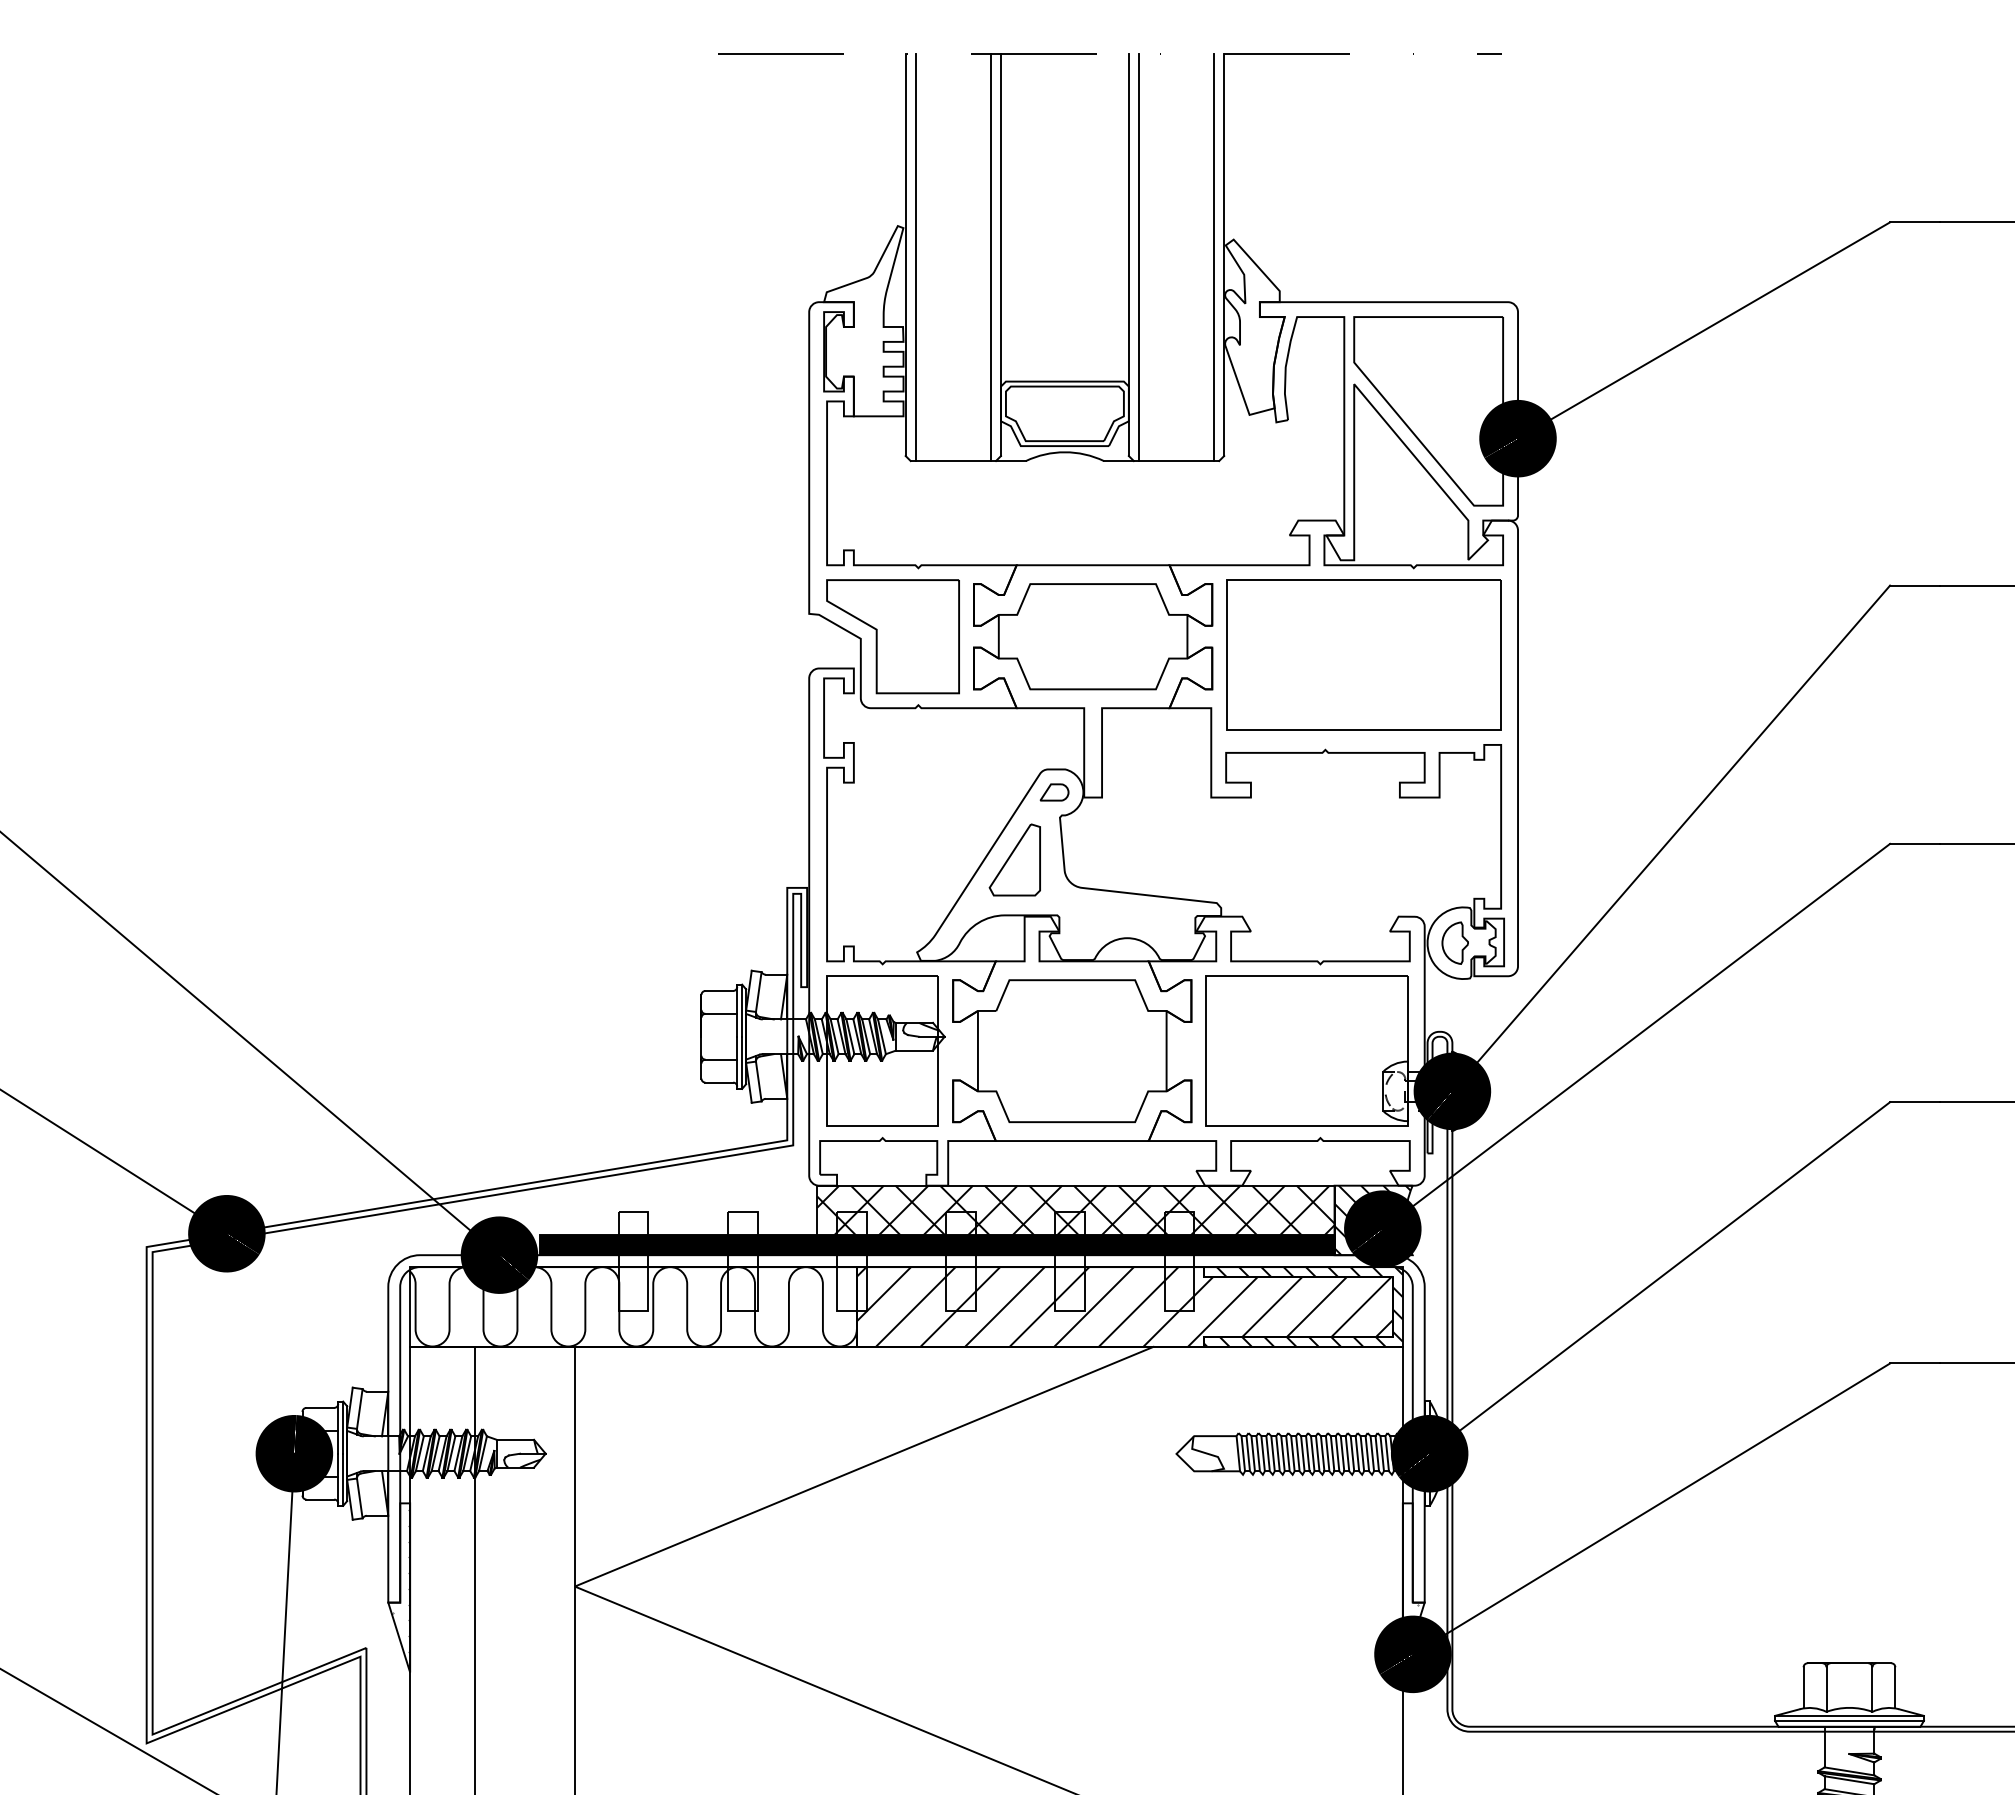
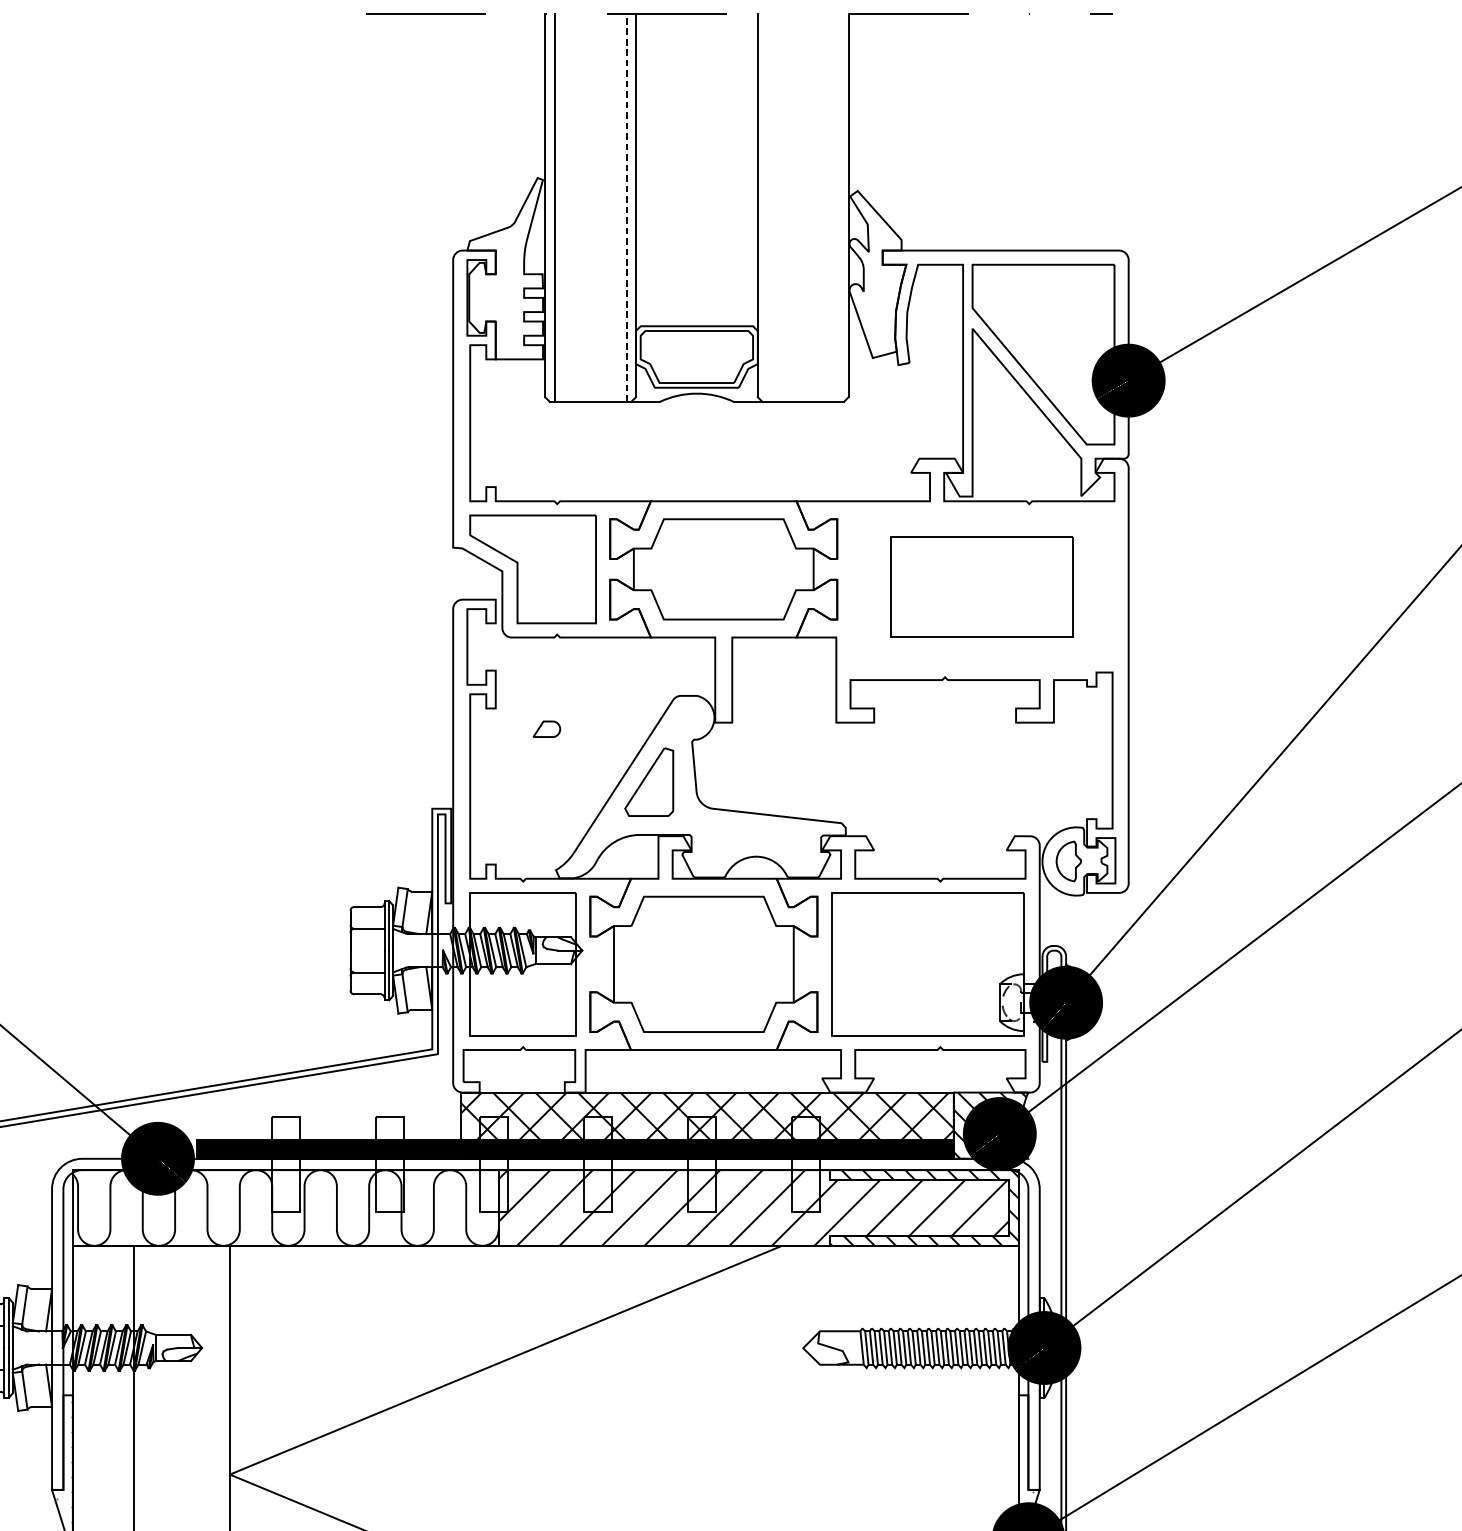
line: (991, 257) -> (626, 208), solid -> dashed
line: (1138, 257) -> (766, 208), removed
line: (1214, 257) -> (839, 208), removed
part: (1363, 654) -> (981, 586), size x0.7
part: (1054, 792) -> (546, 729), moved

